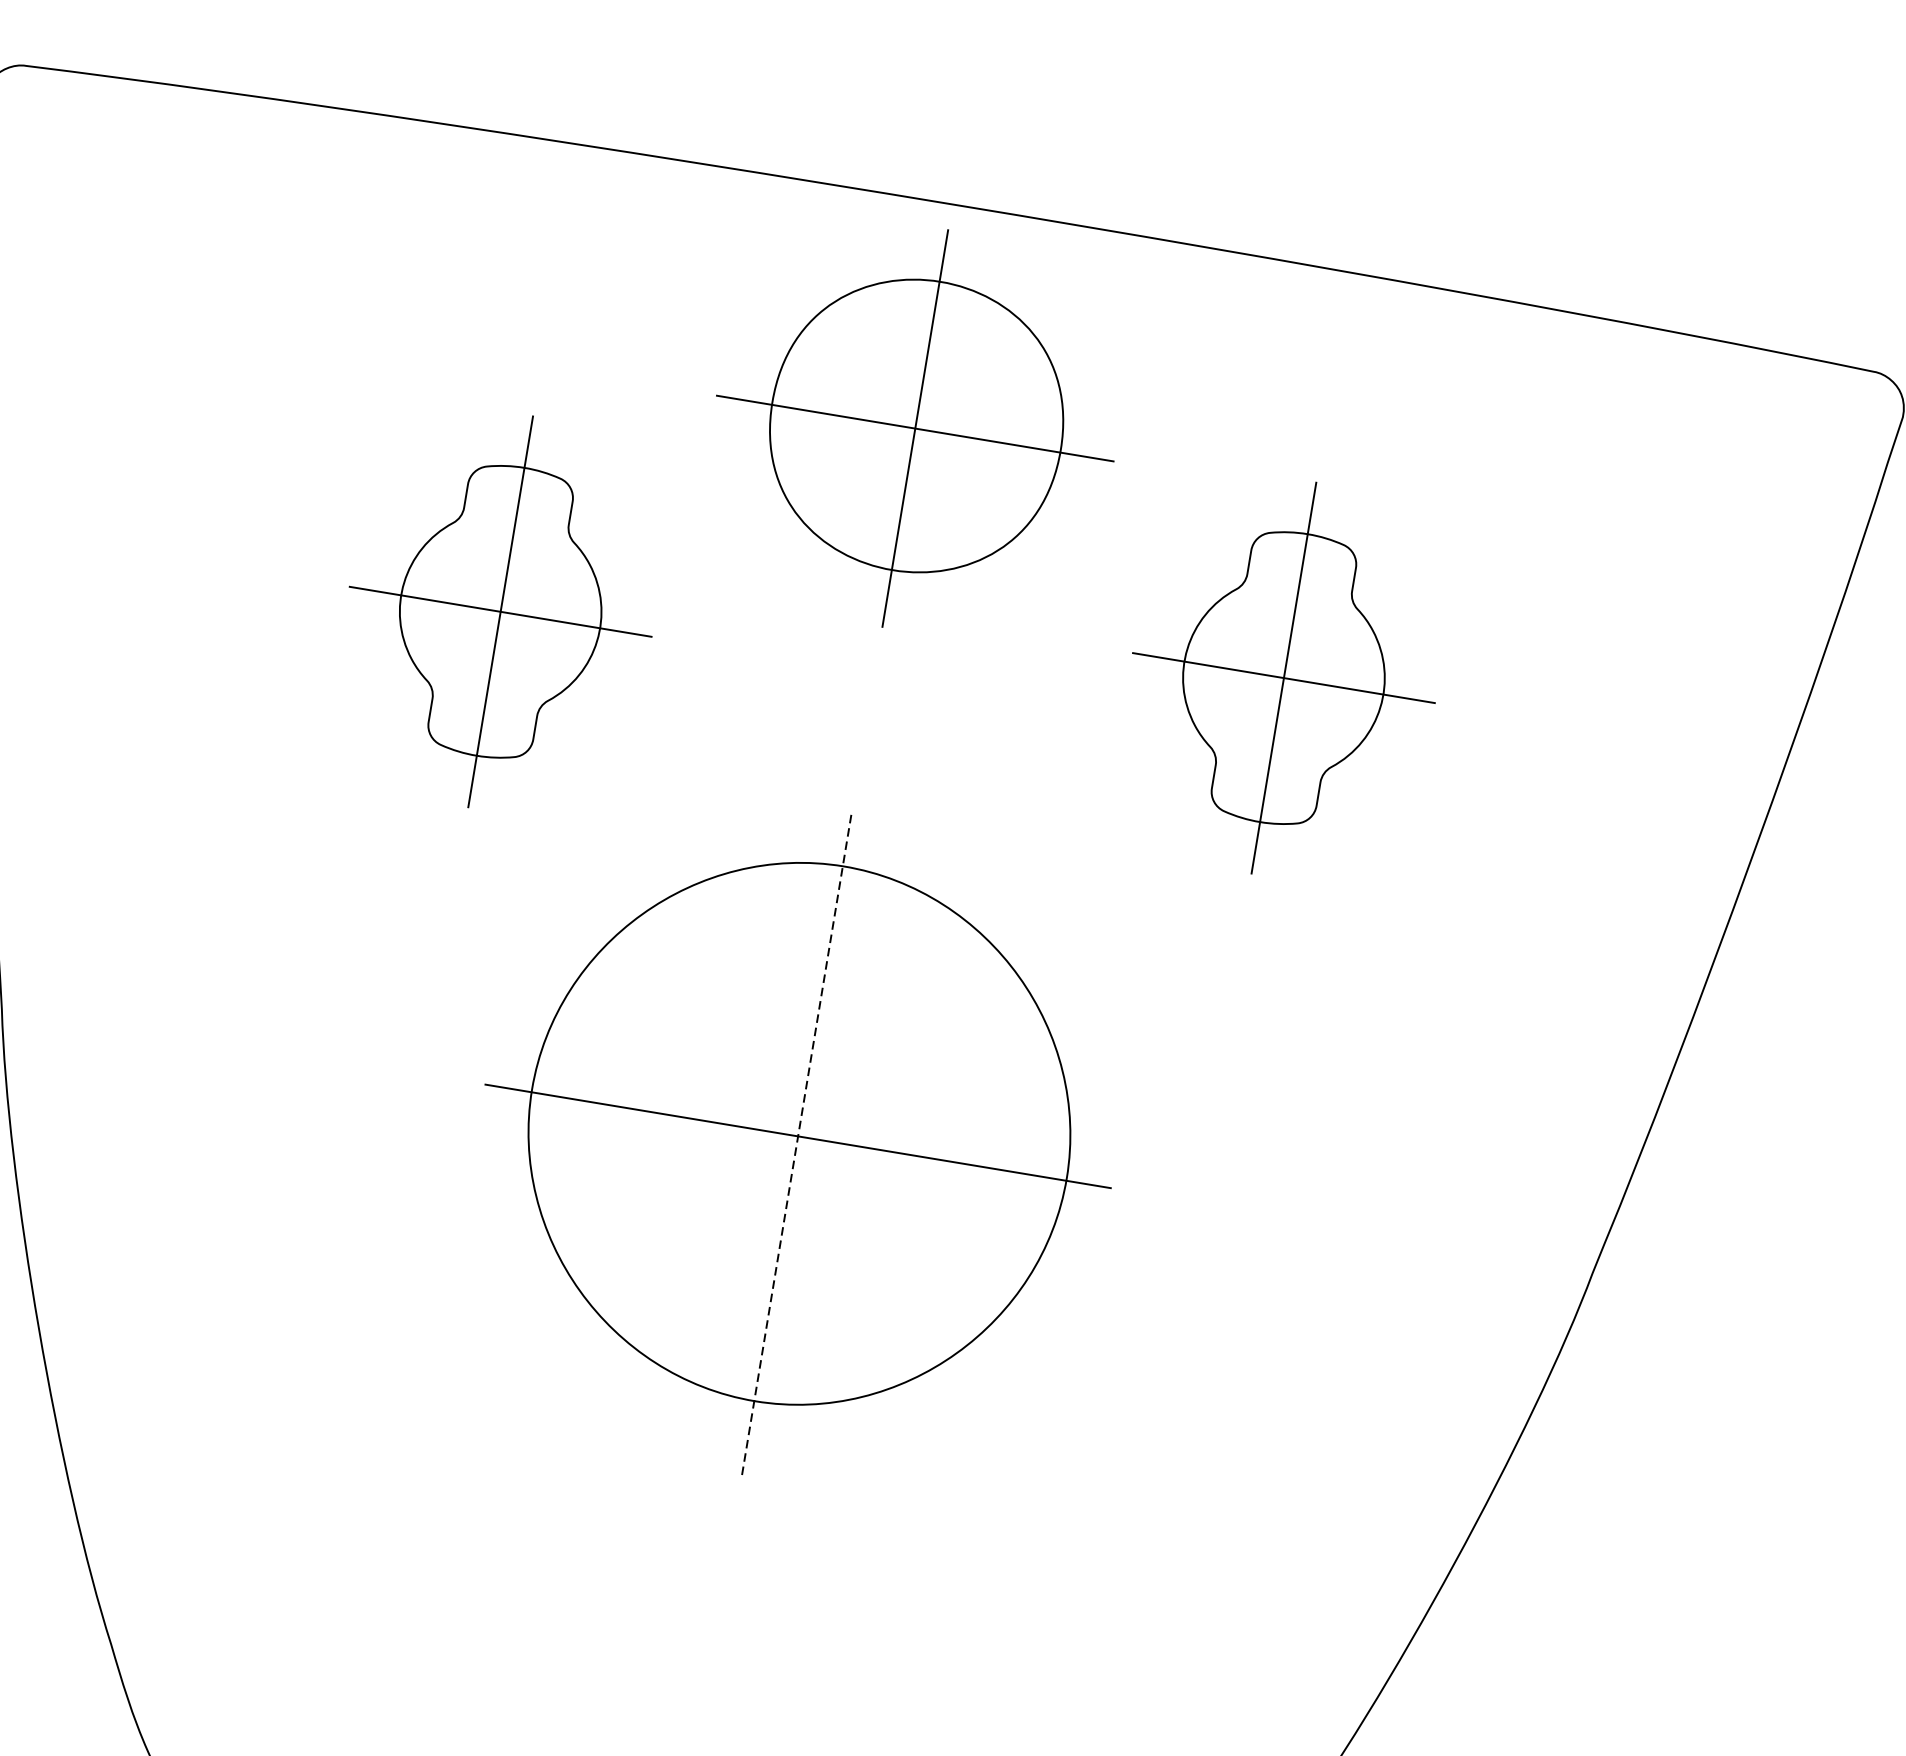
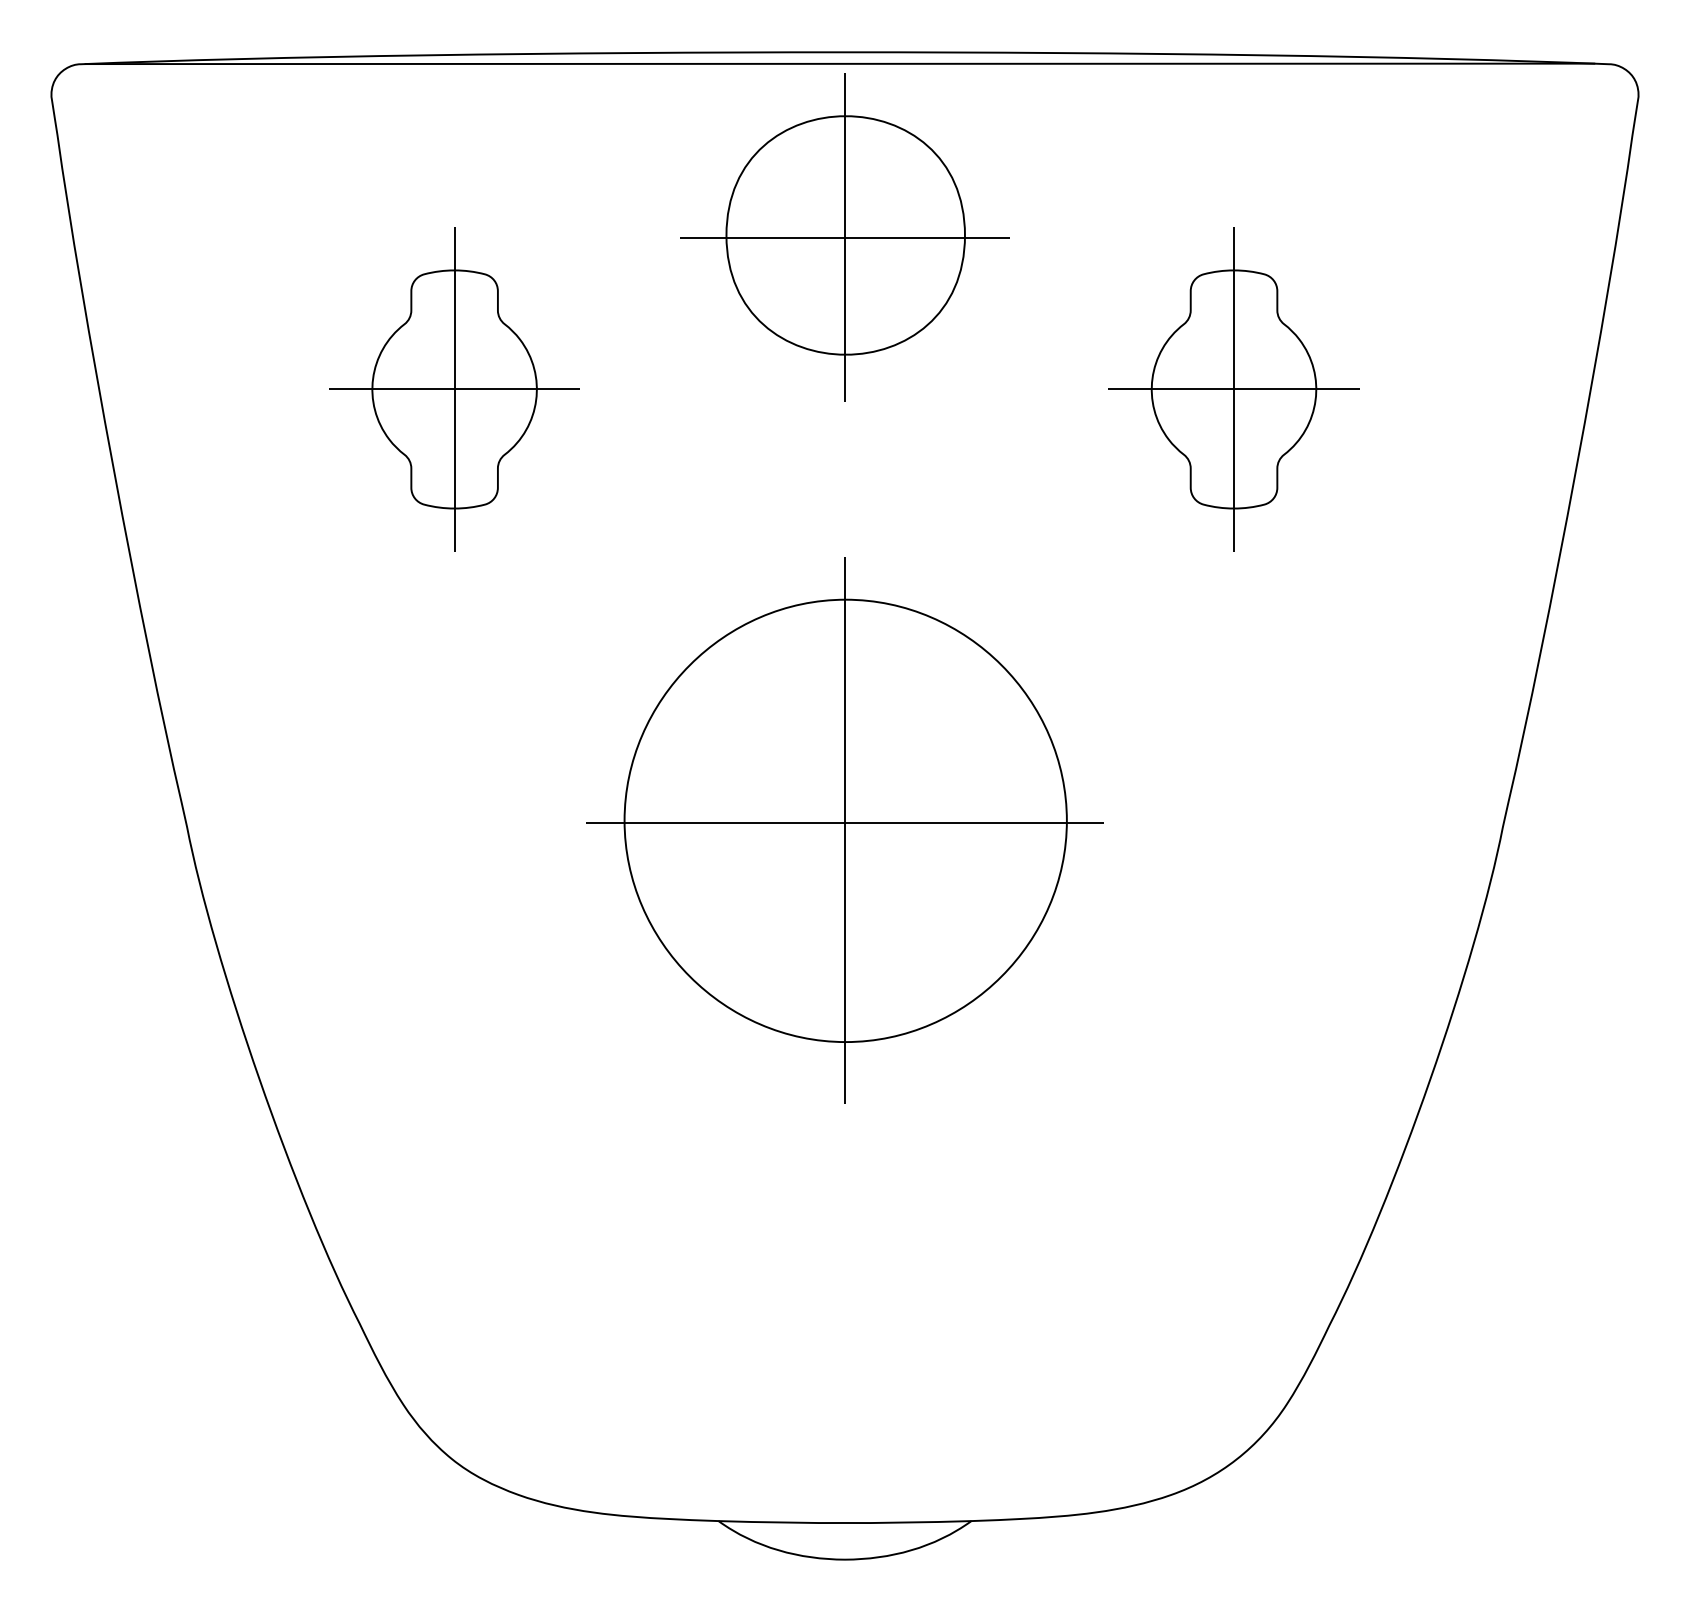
line: (943, 216) -> (839, 63), added
part: (500, 611) -> (454, 389), moved
part: (1283, 678) -> (1233, 389), moved
line: (795, 1146) -> (844, 831), dashed -> solid

